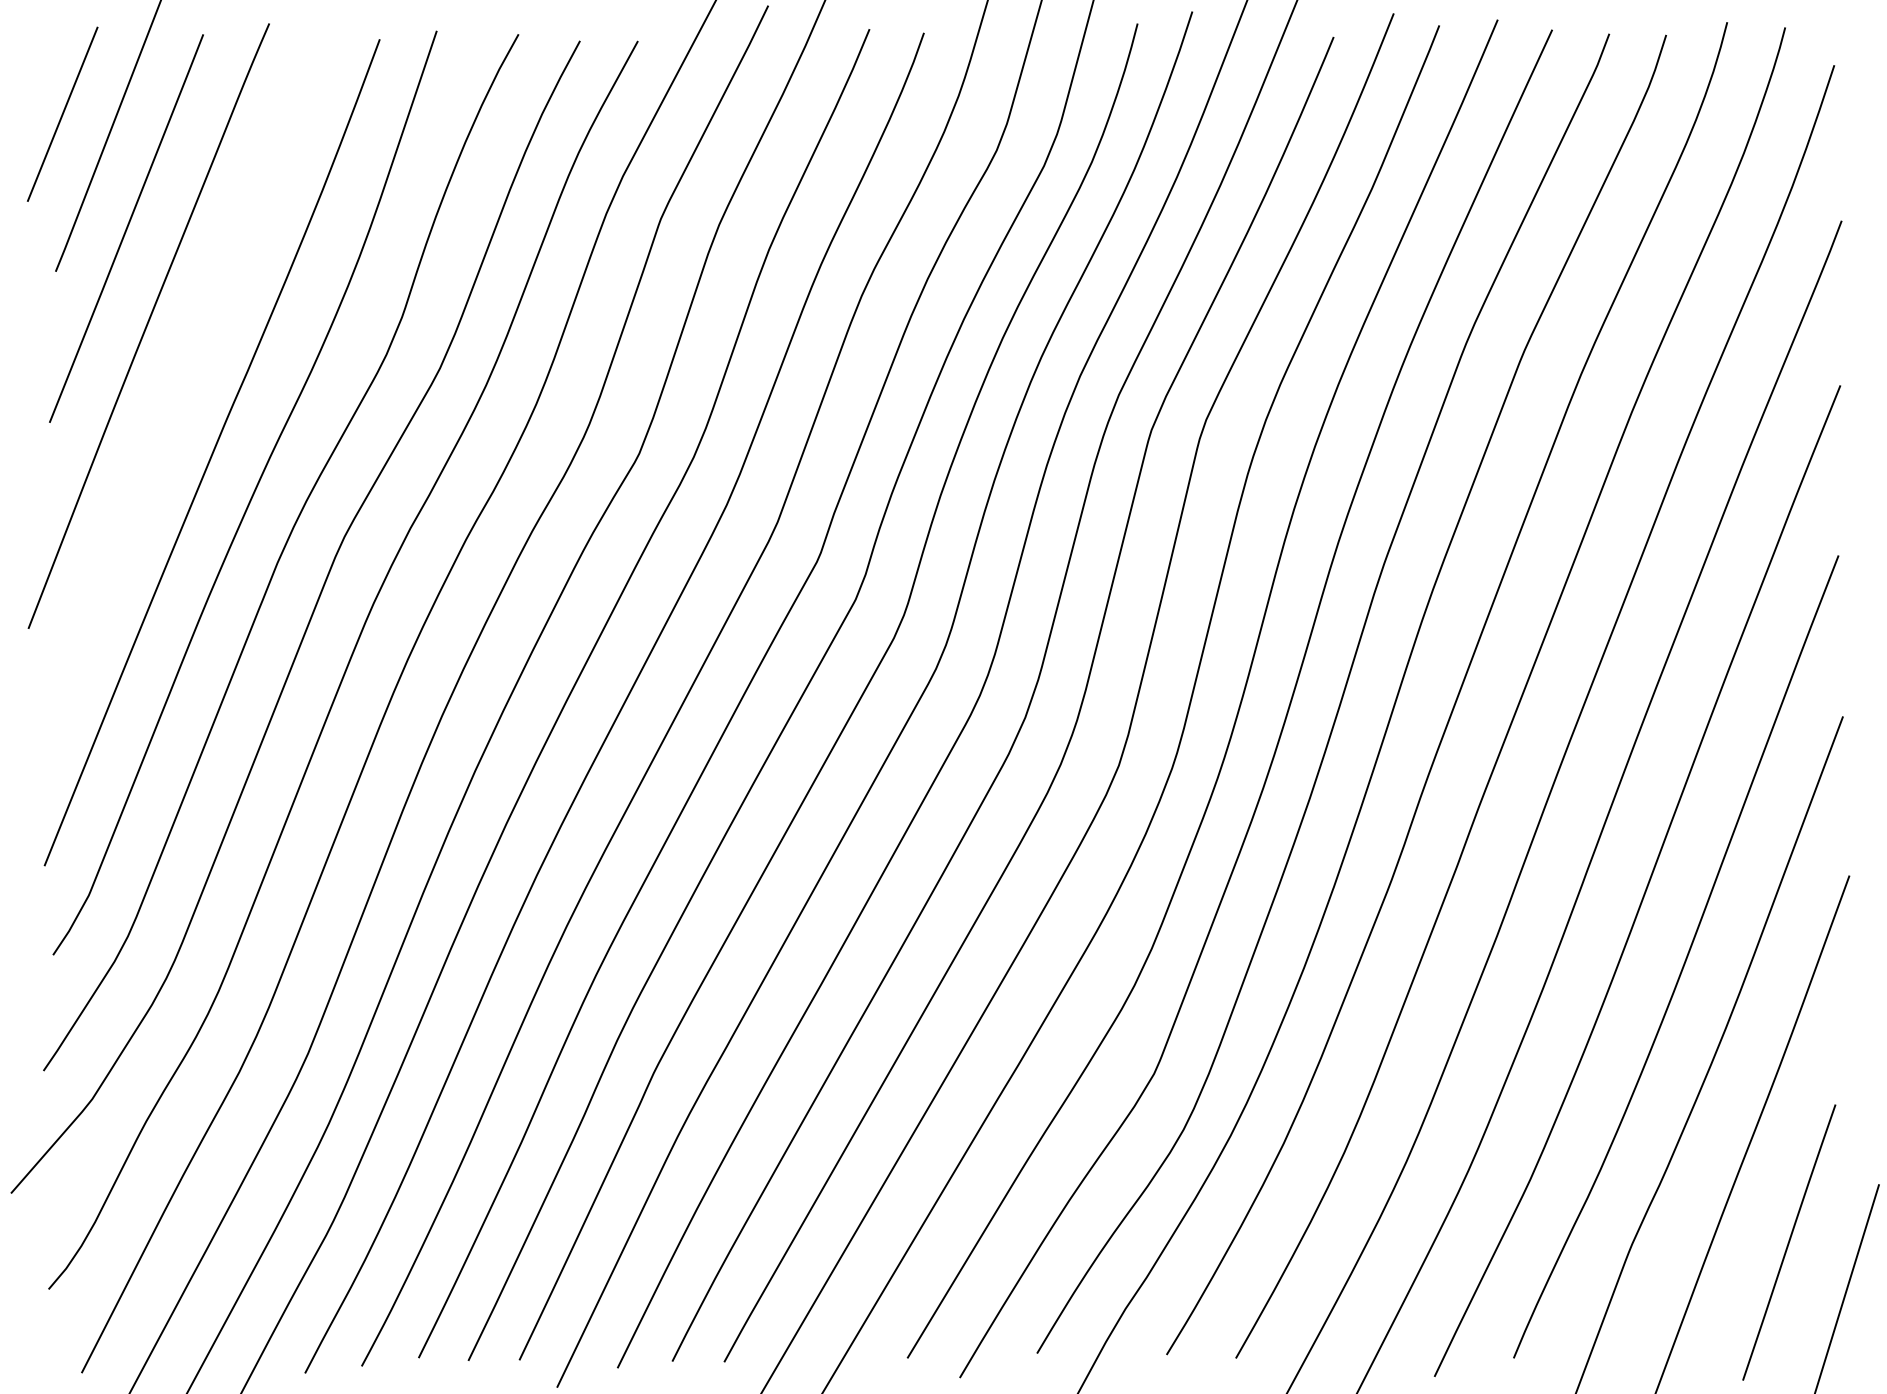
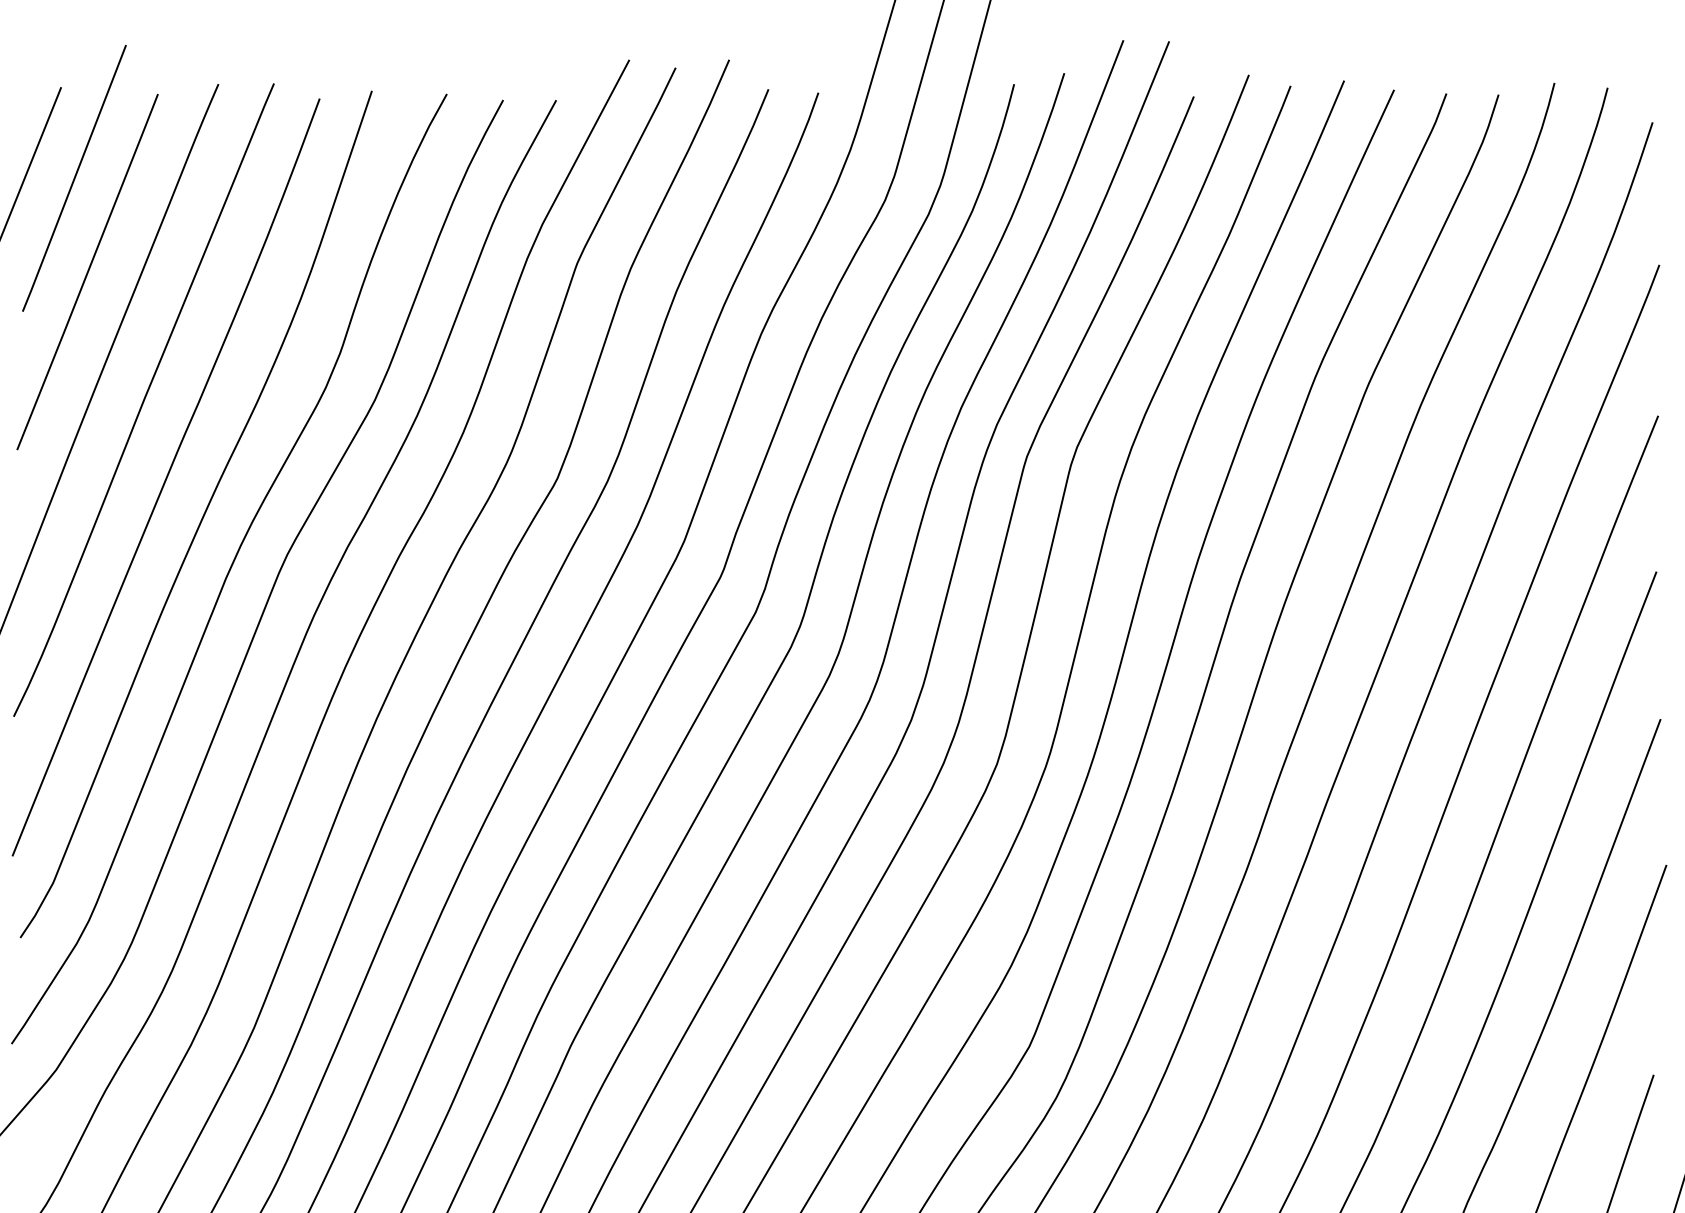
curve: (187, 367) -> (143, 399), added

